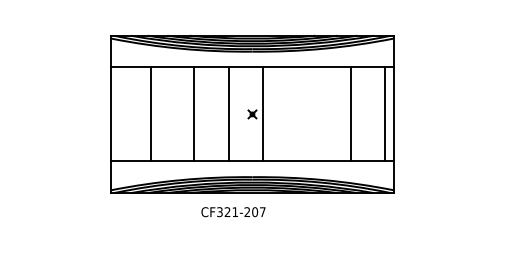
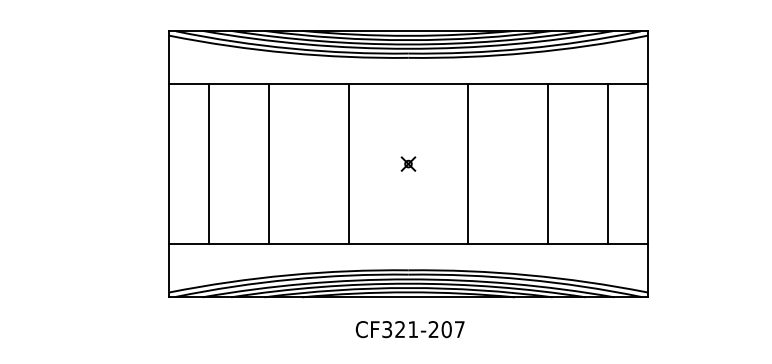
line: (150, 114) -> (208, 164), moved
line: (194, 114) -> (269, 164), moved
line: (229, 114) -> (349, 164), moved
line: (262, 114) -> (467, 164), moved
line: (350, 114) -> (547, 164), moved
line: (385, 114) -> (608, 164), moved
text: (233, 212) -> (410, 330), moved

